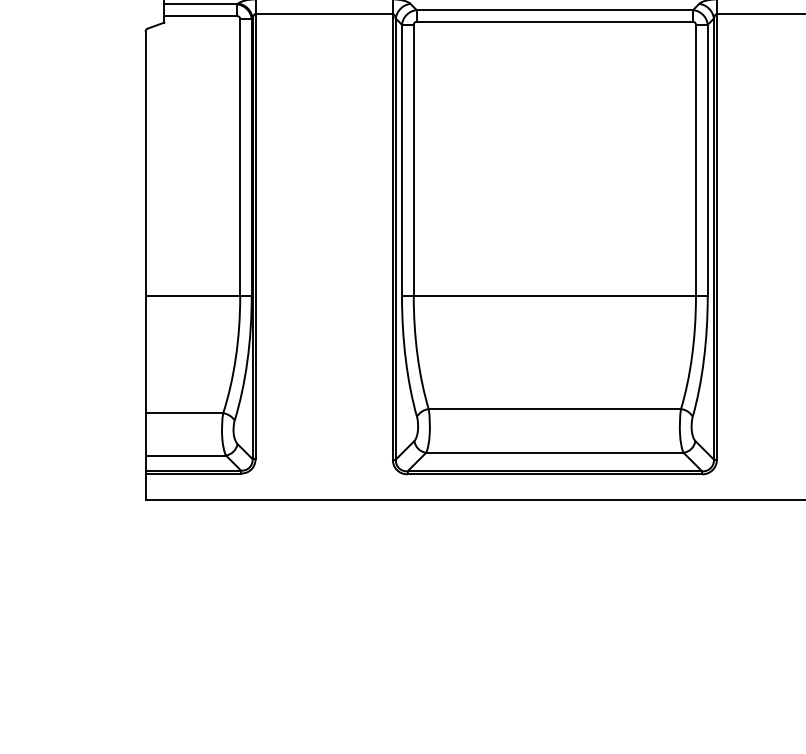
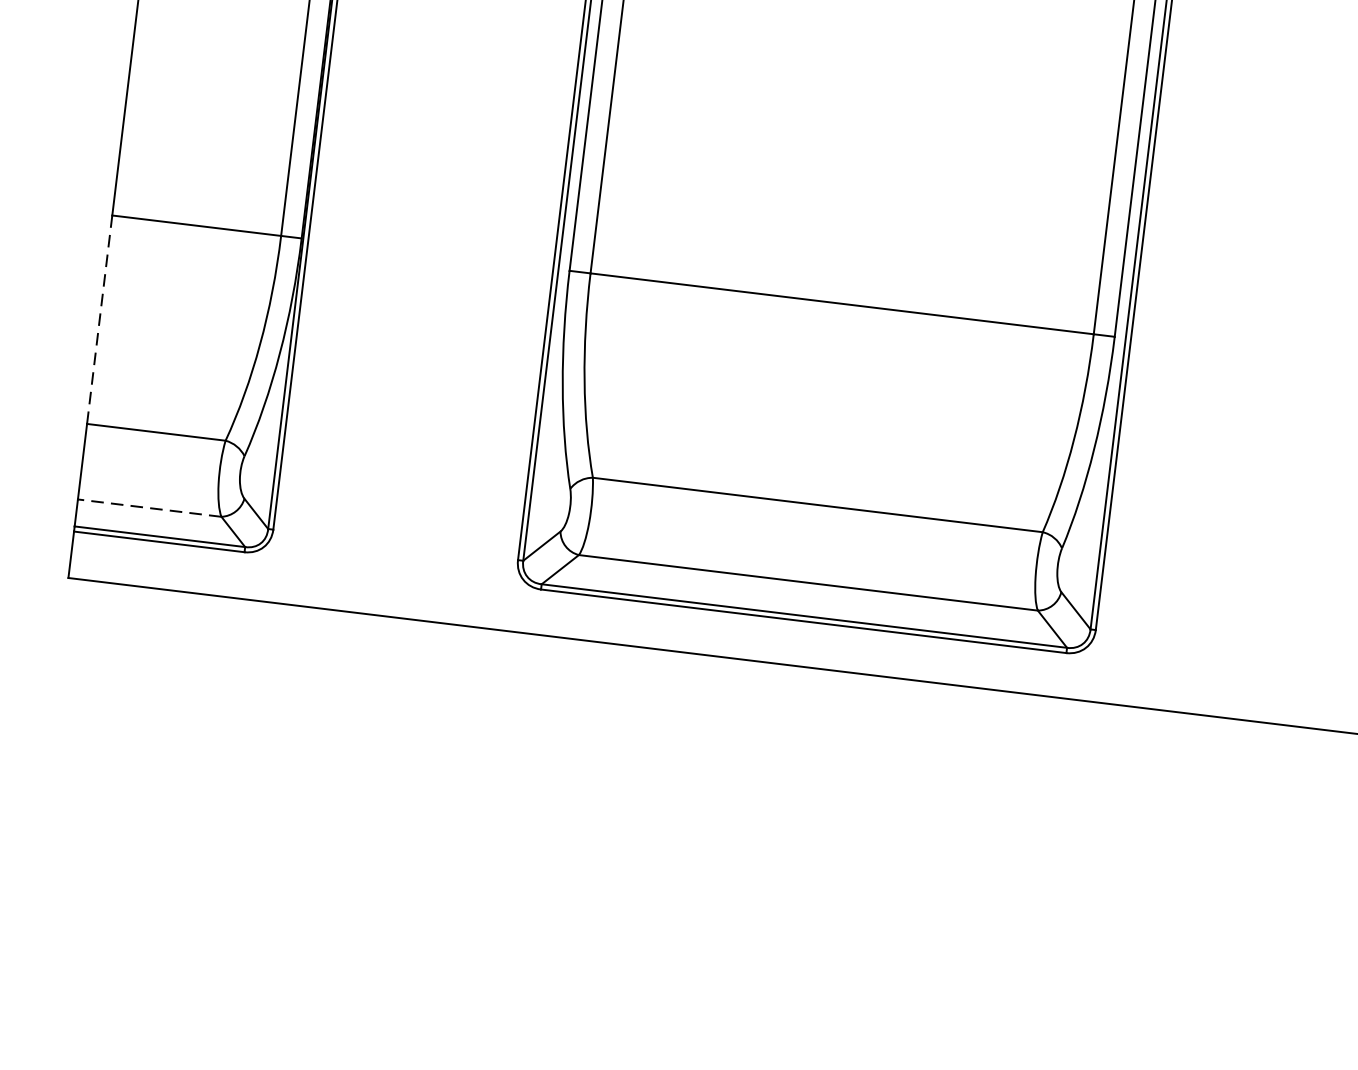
line: (145, 354) -> (99, 319), solid -> dashed
line: (185, 455) -> (149, 507), solid -> dashed

